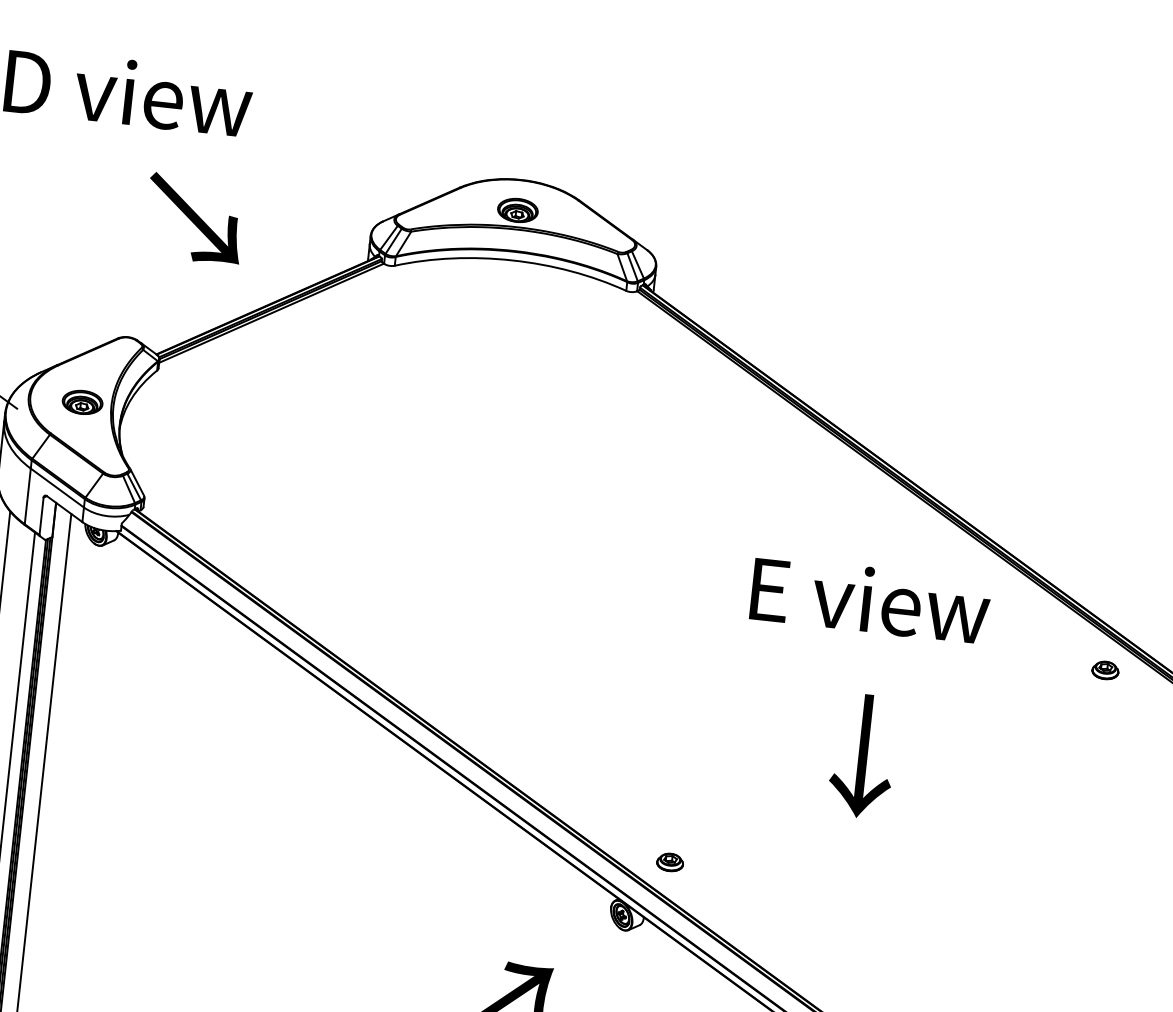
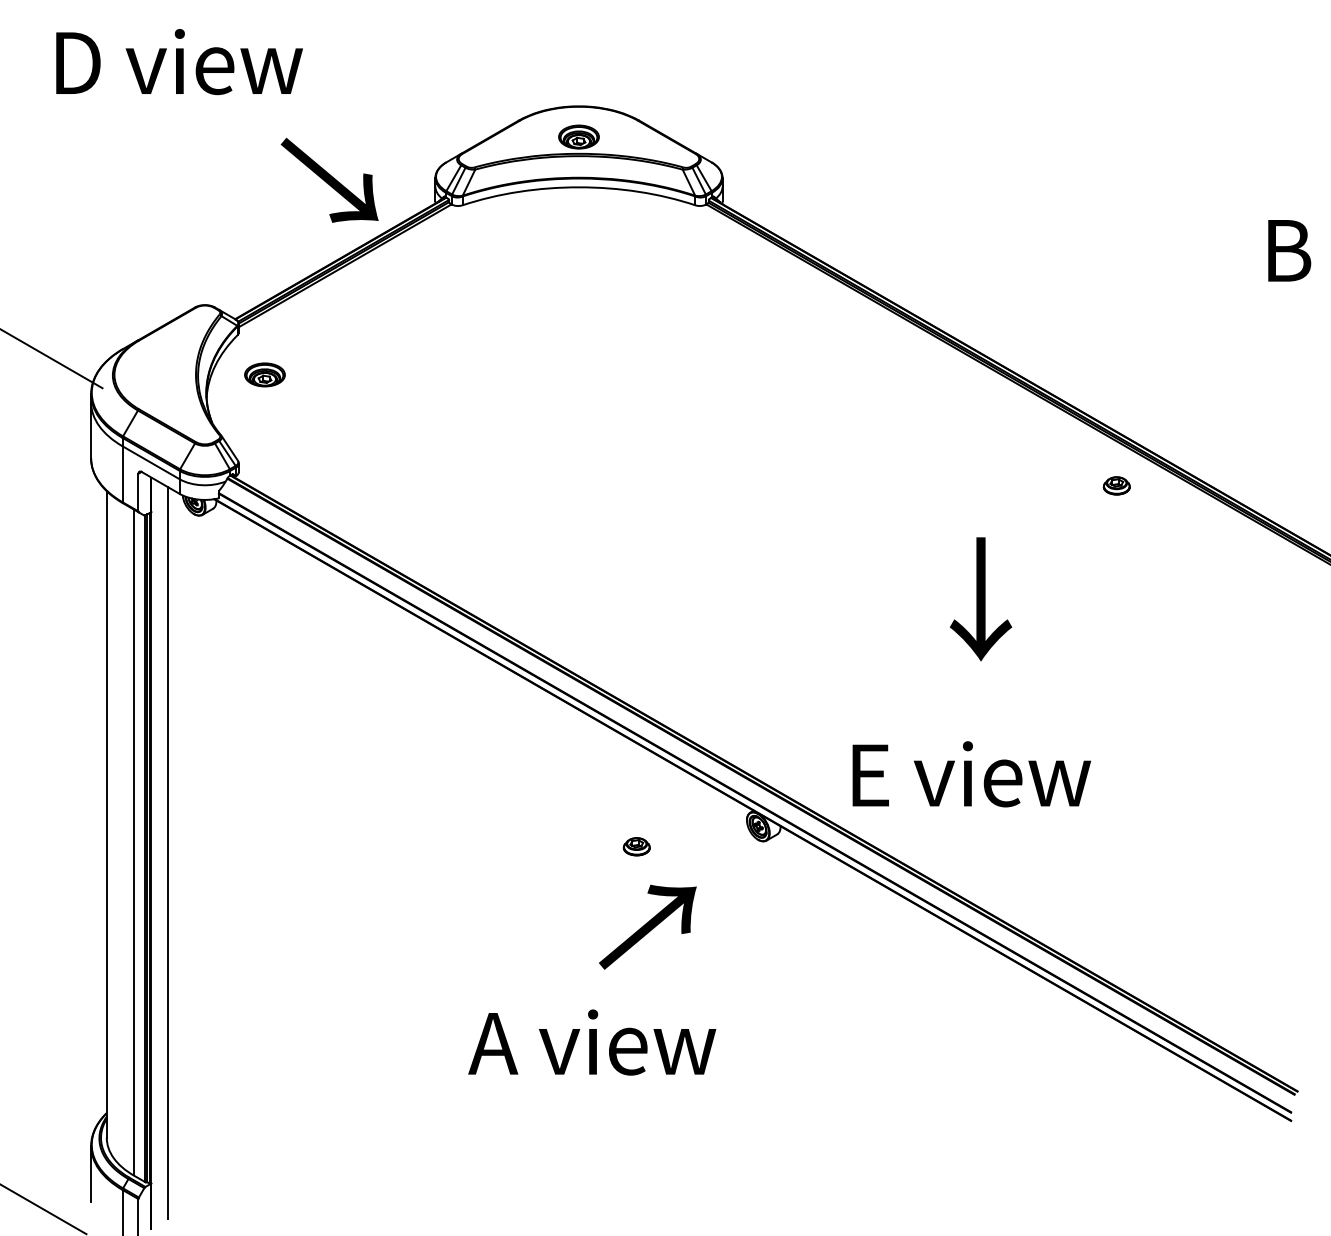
text: (194, 218) -> (329, 179), moved
part: (82, 401) -> (264, 374), moved
text: (870, 600) -> (971, 774), moved
part: (1105, 670) -> (1116, 485), moved
text: (863, 756) -> (981, 599), moved
part: (669, 862) -> (636, 846), moved

